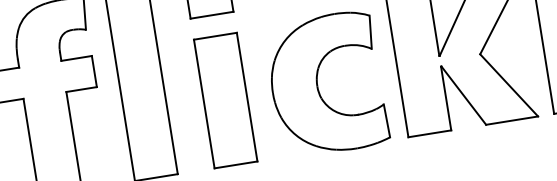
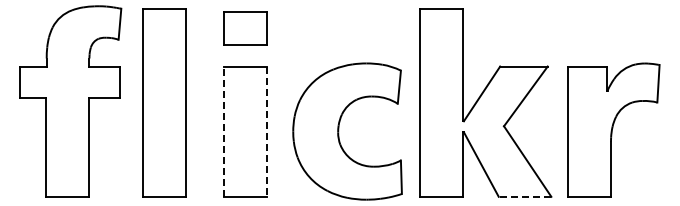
line: (247, 97) -> (267, 132), solid -> dashed
line: (204, 103) -> (223, 131), solid -> dashed
line: (511, 120) -> (524, 196), solid -> dashed

